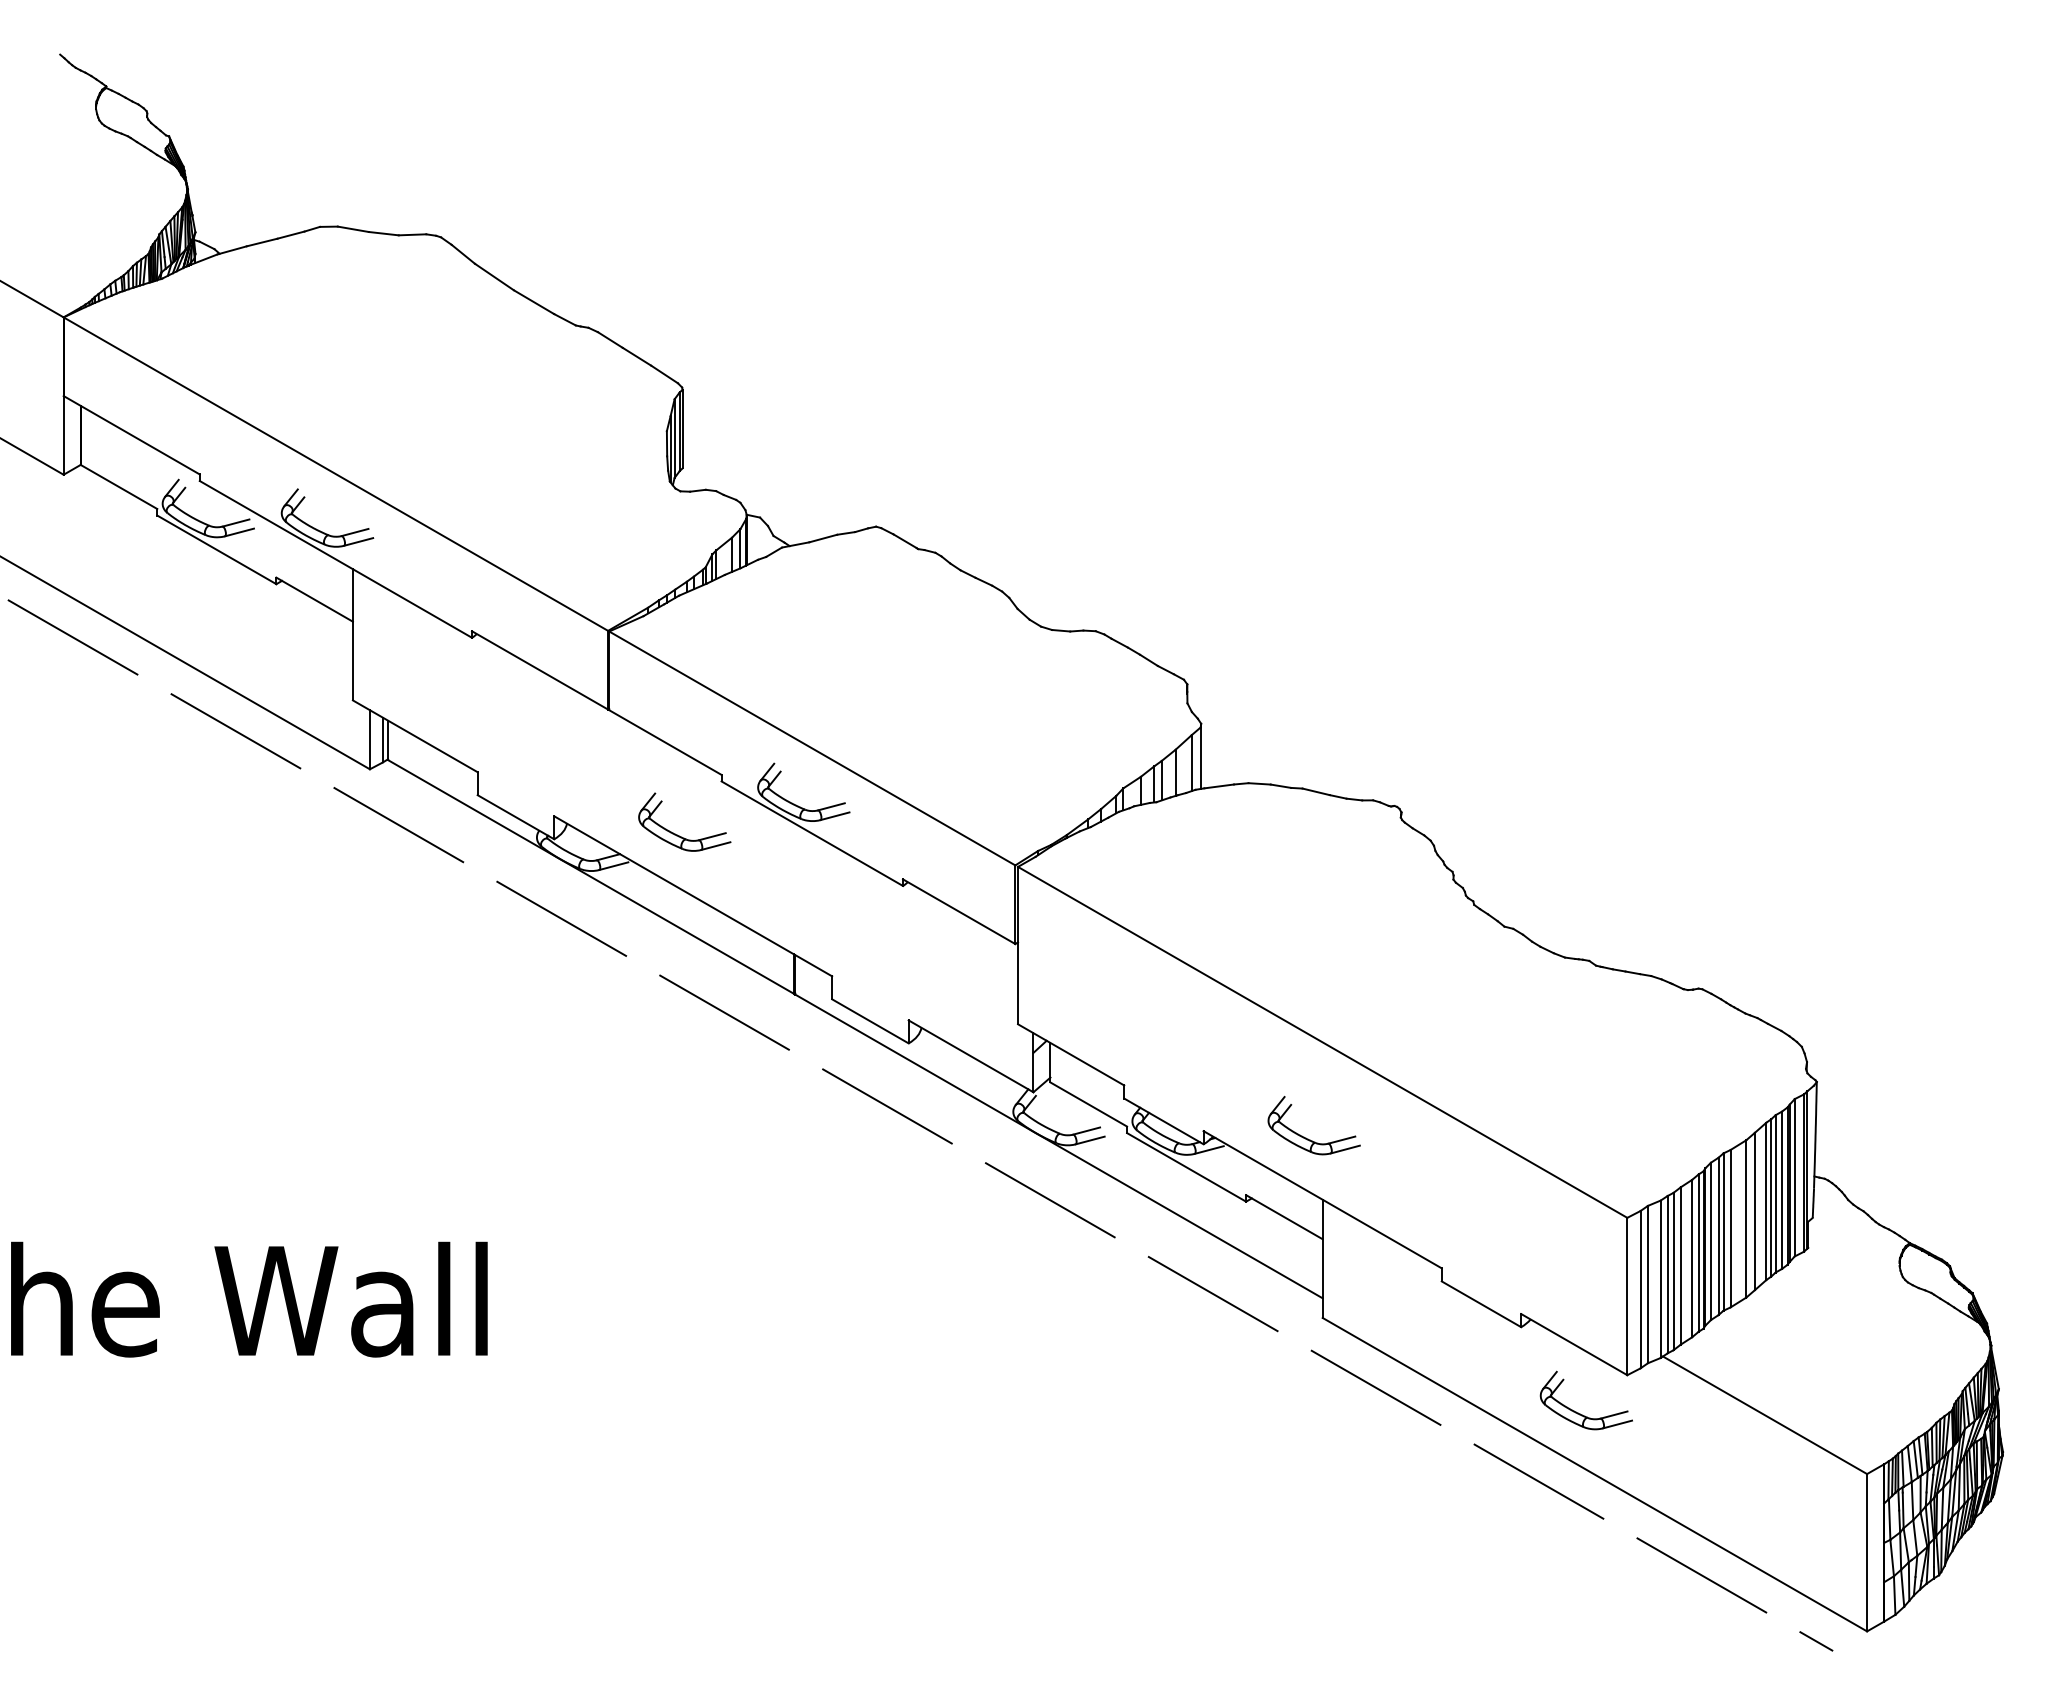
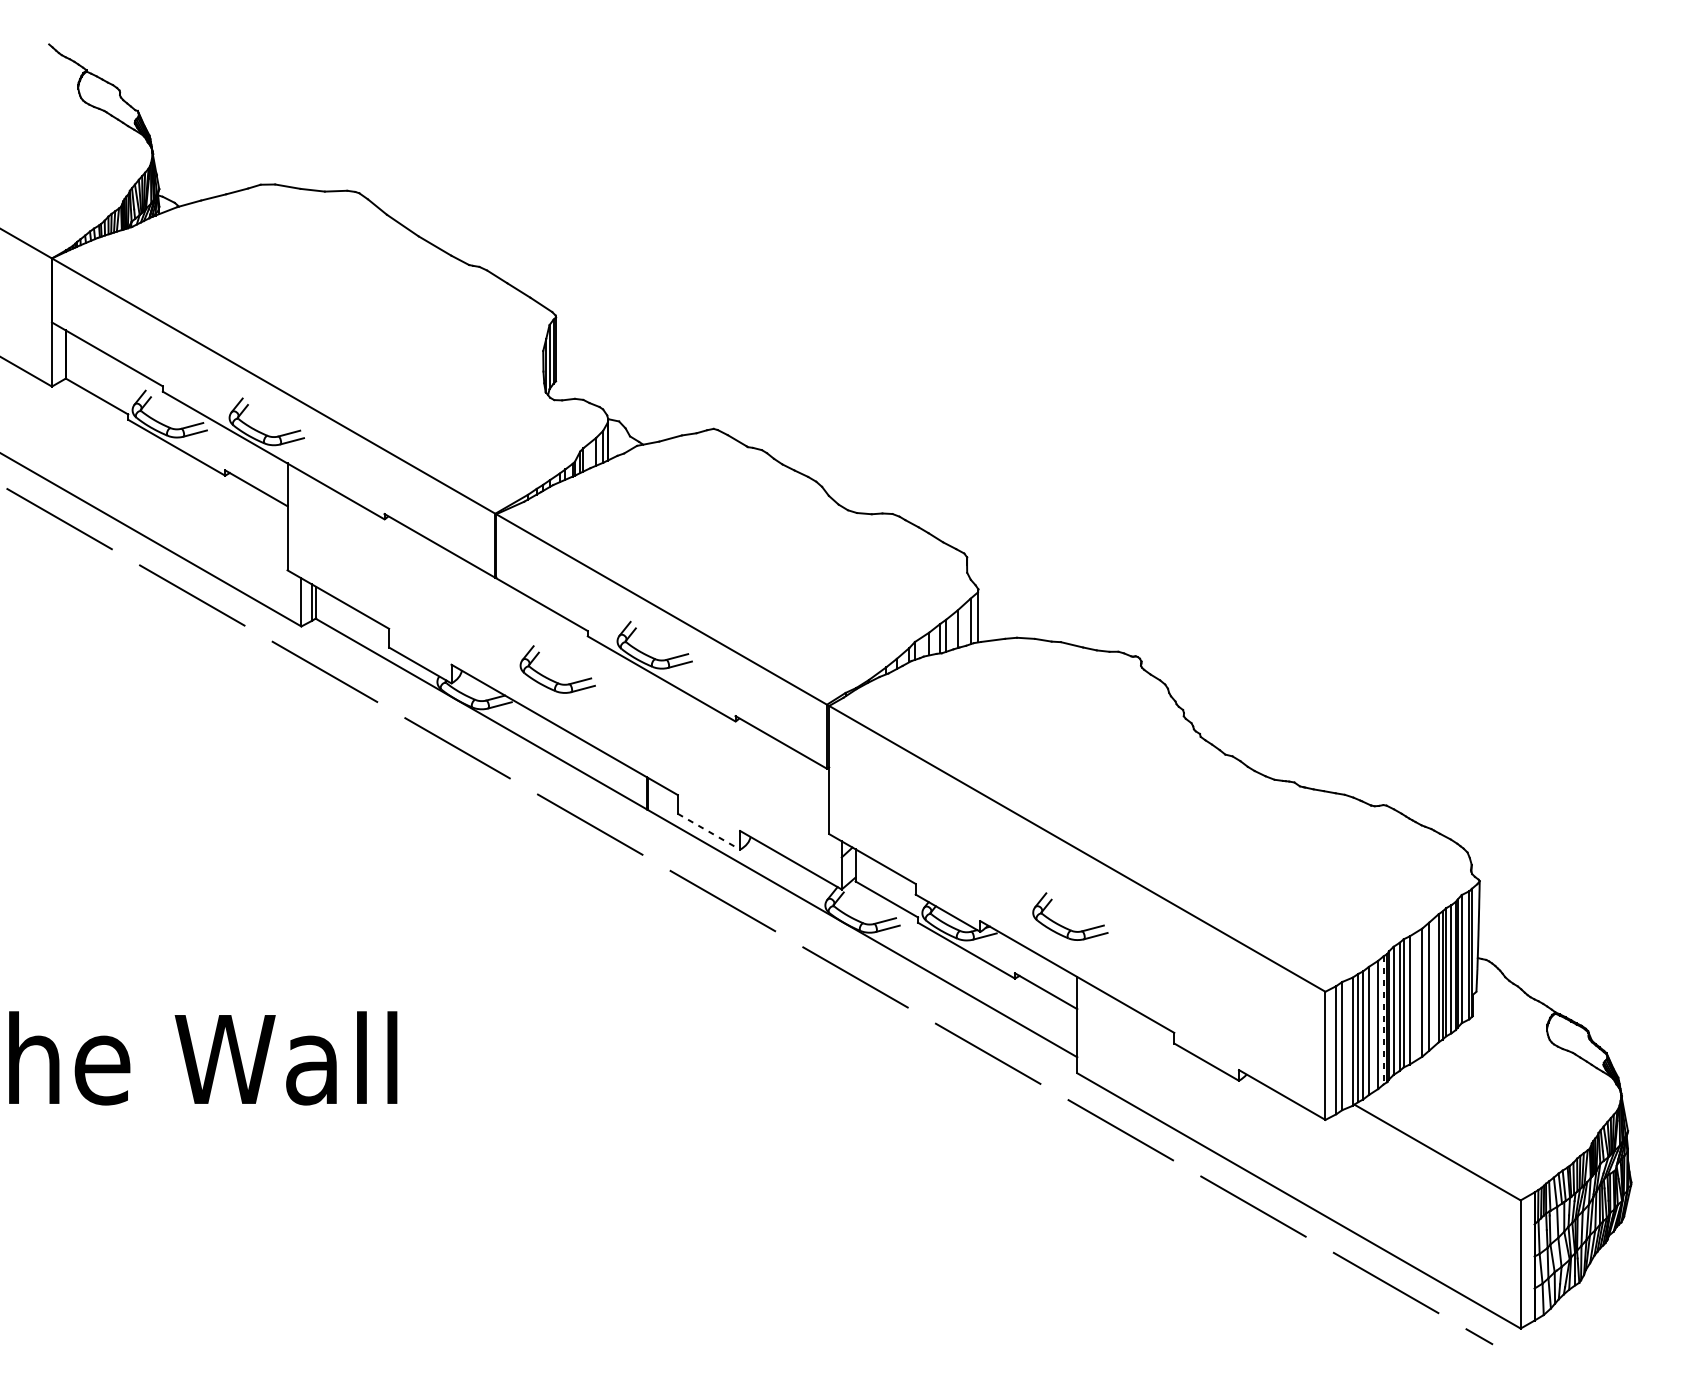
line: (870, 1021) -> (709, 831), solid -> dashed
line: (1698, 1253) -> (1383, 1020), solid -> dashed
part: (1578, 1412) -> (1285, 1150), removed

